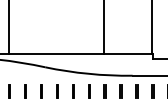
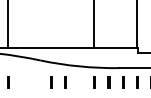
line: (25, 91) -> (22, 82), removed
part: (40, 91) -> (36, 82), removed
line: (89, 91) -> (80, 82), removed

